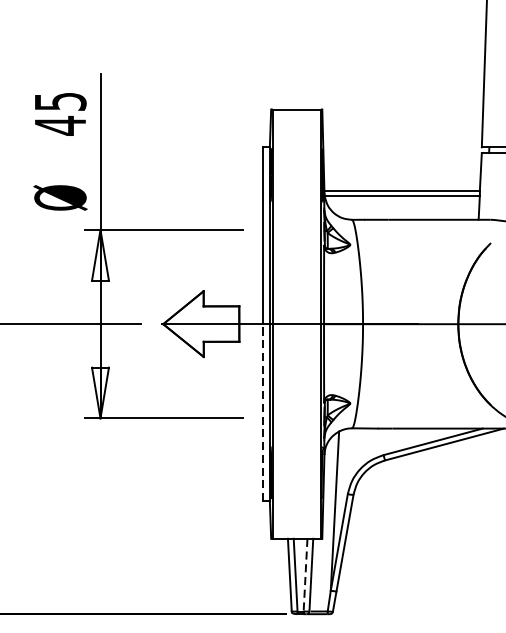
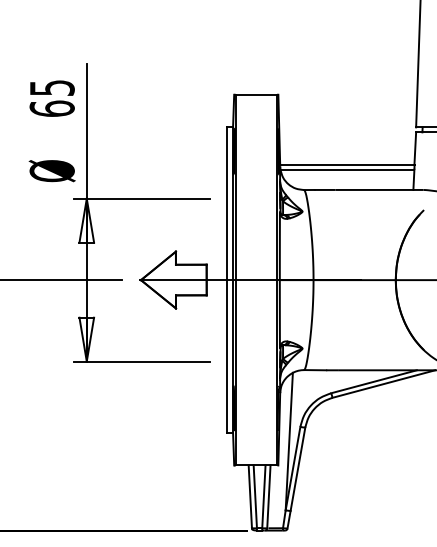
text: (59, 125) -> (51, 108), 45 -> 65
line: (263, 412) -> (227, 356), dashed -> solid
line: (305, 575) -> (263, 497), dashed -> solid

